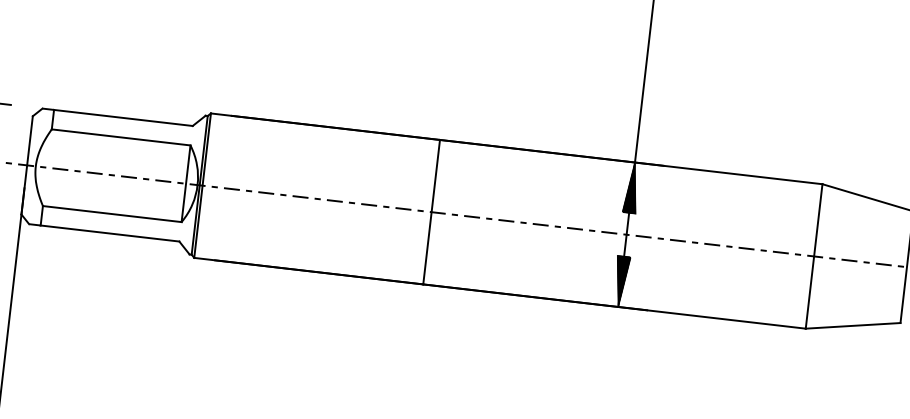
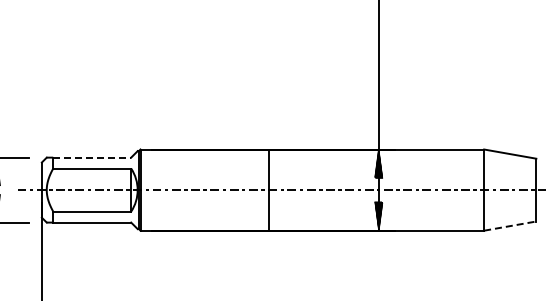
line: (123, 117) -> (92, 157), solid -> dashed
line: (853, 326) -> (510, 226), solid -> dashed

